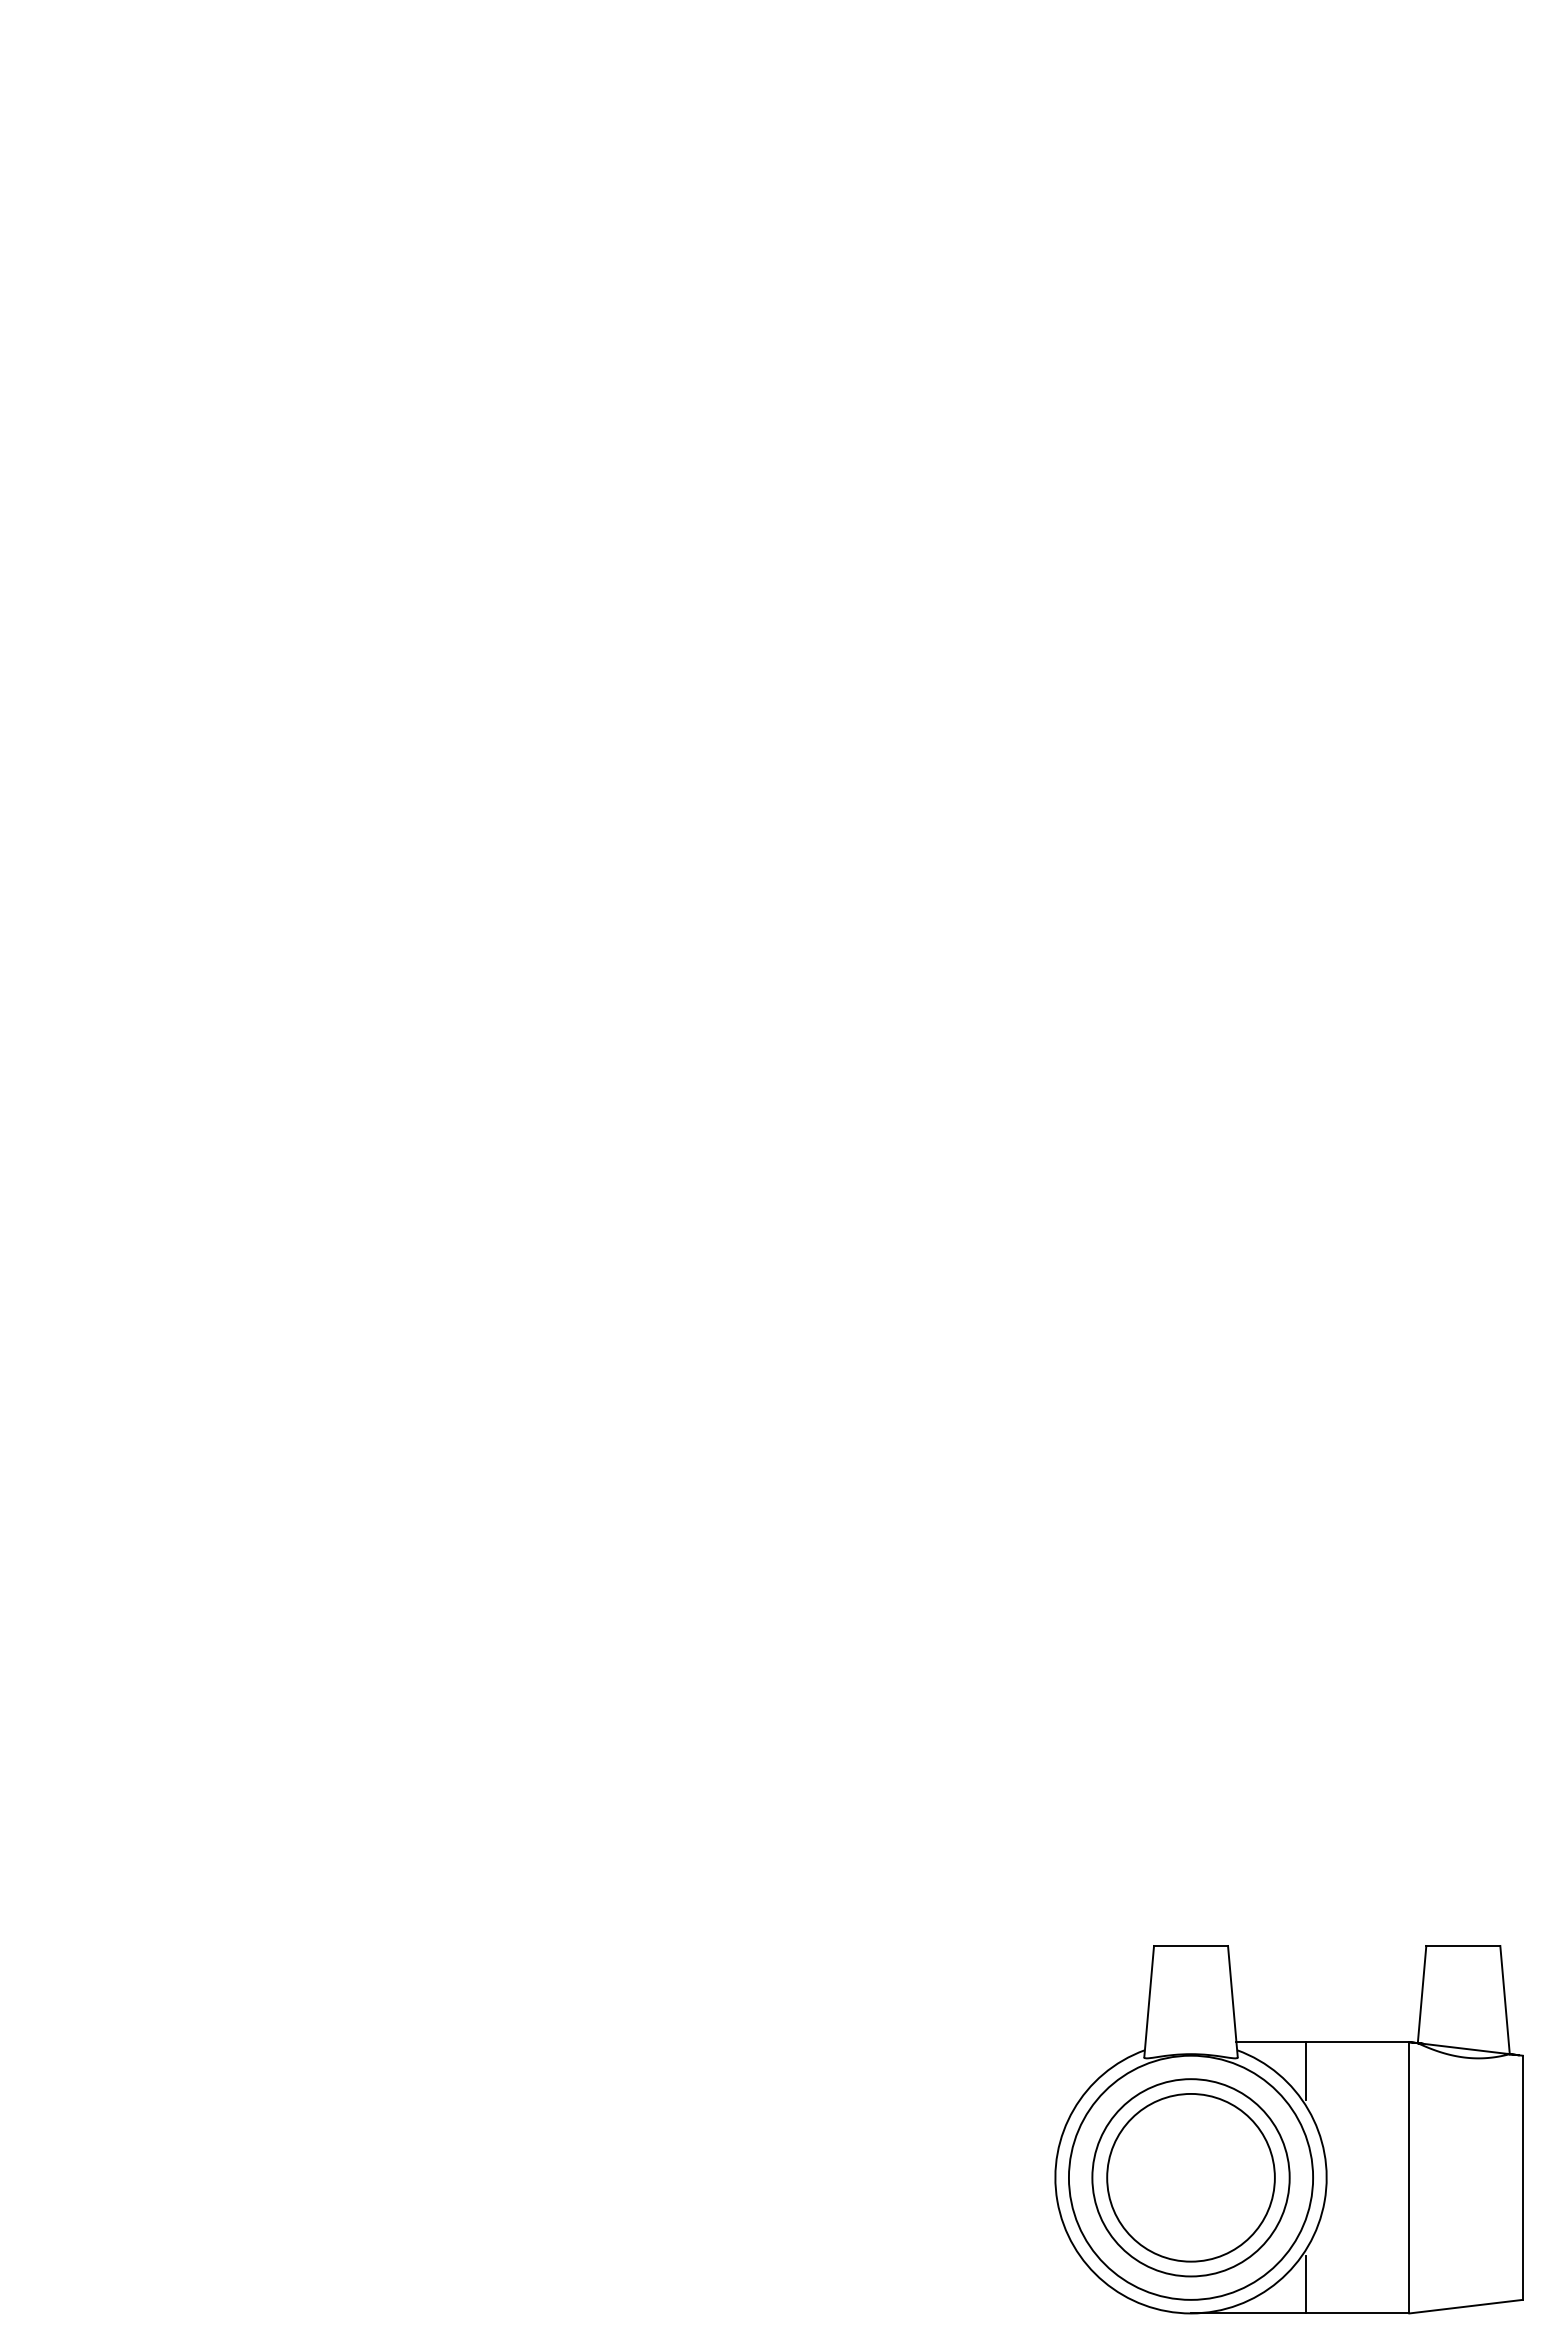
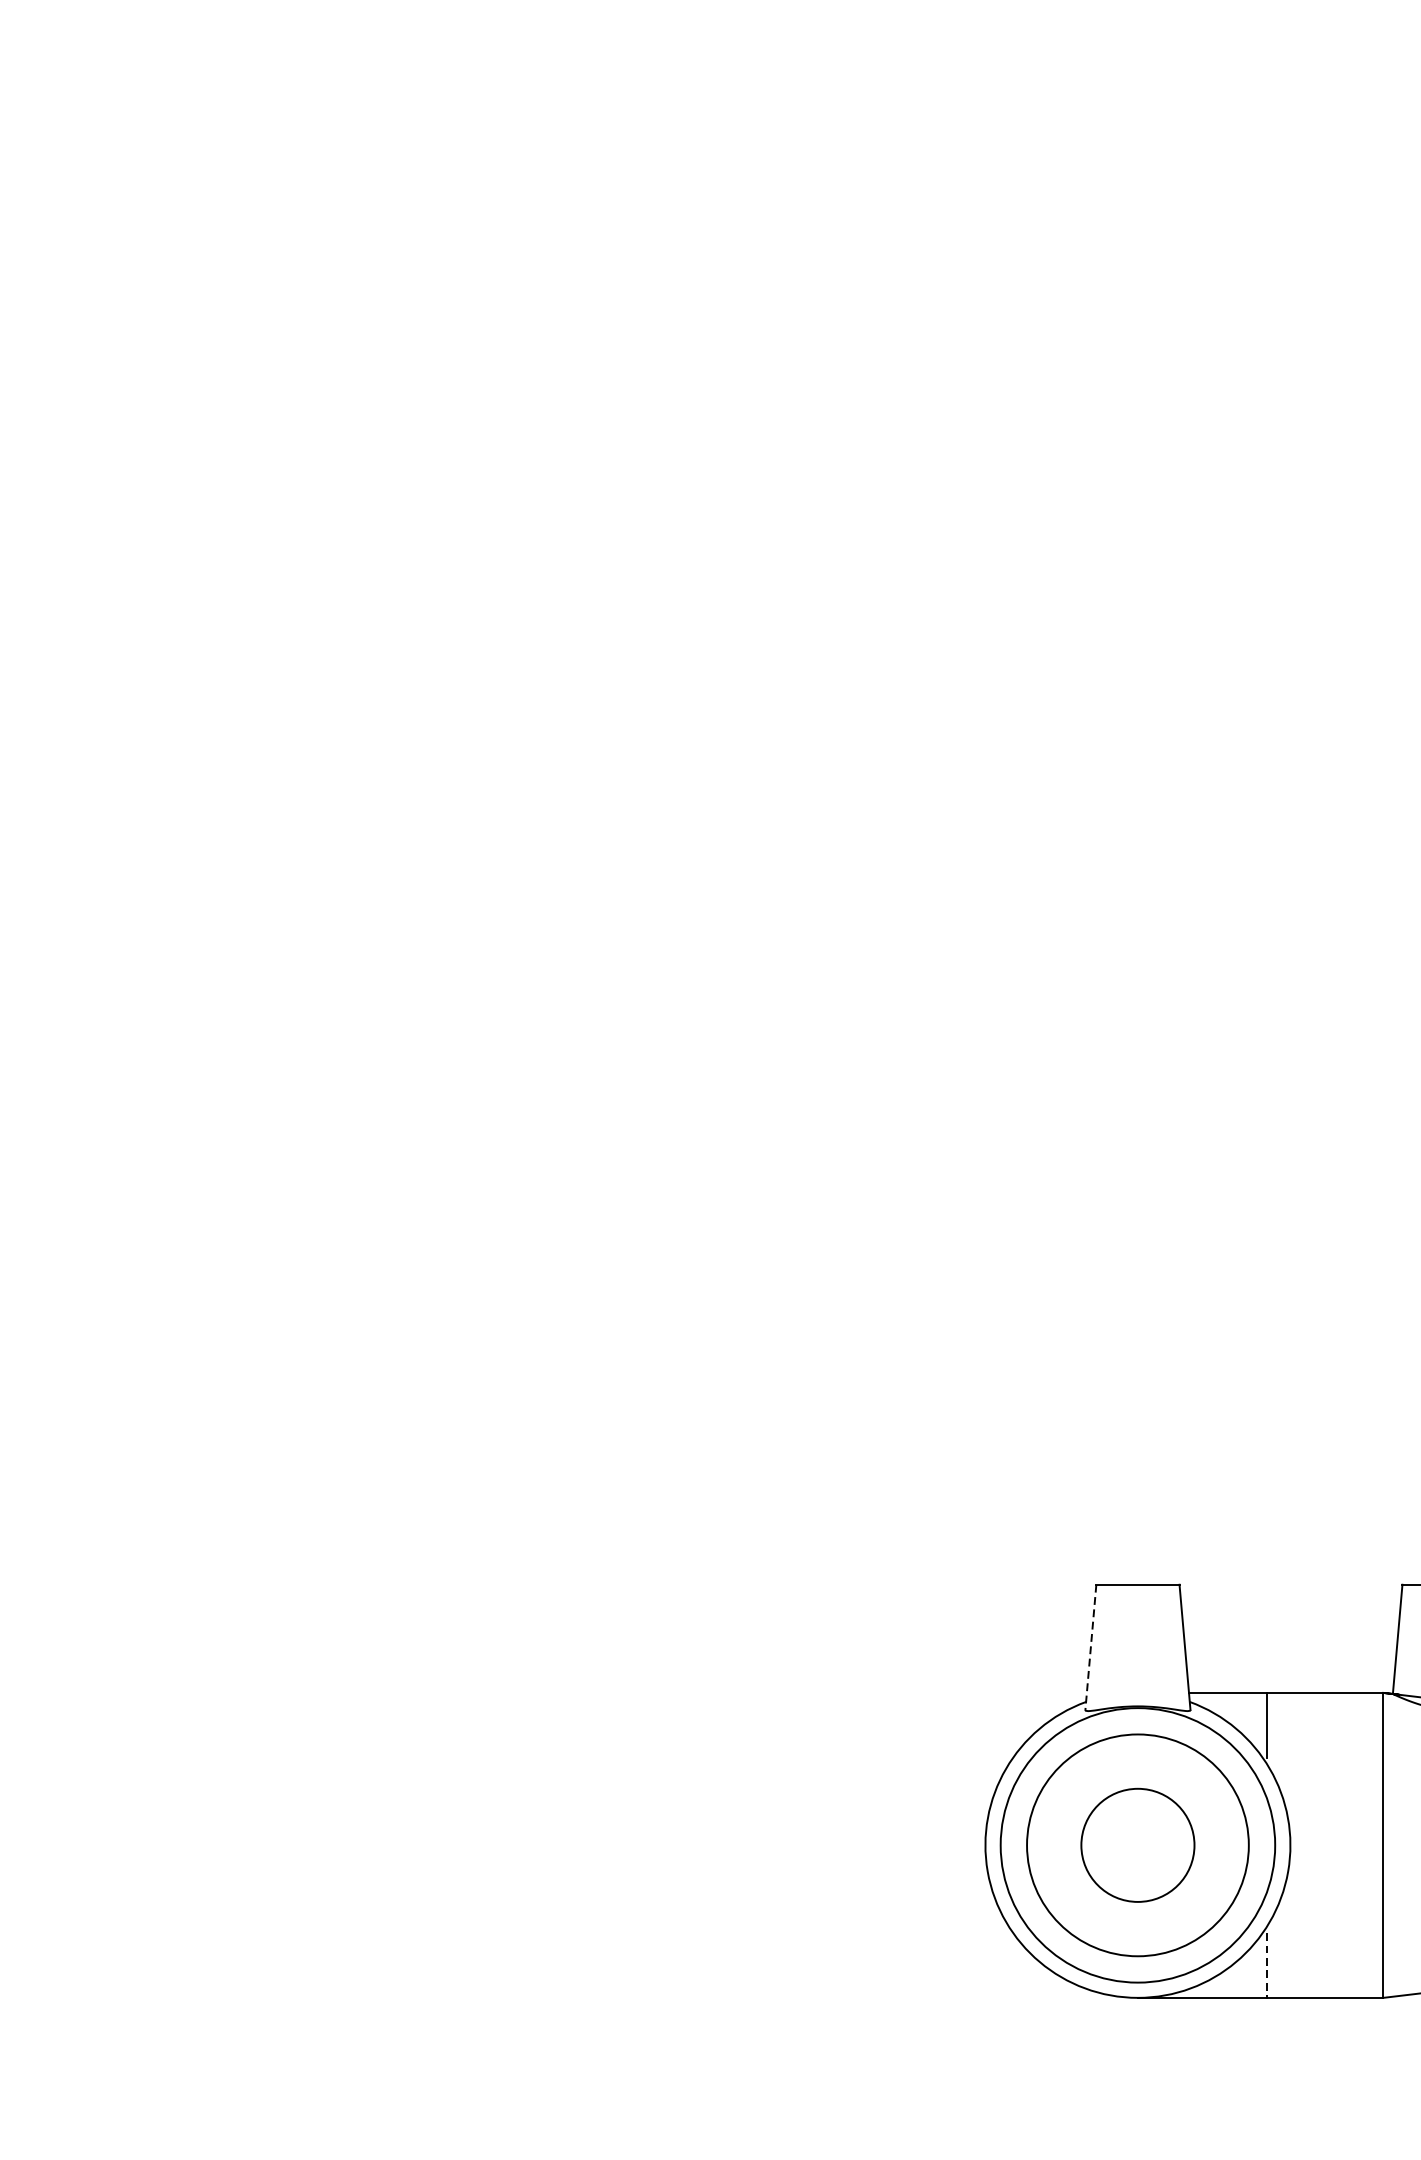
line: (1149, 2001) -> (1091, 1647), solid -> dashed
circle: (1190, 2177) -> (1137, 1845), size x0.6
line: (1305, 2284) -> (1266, 1965), solid -> dashed

